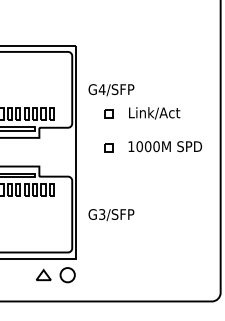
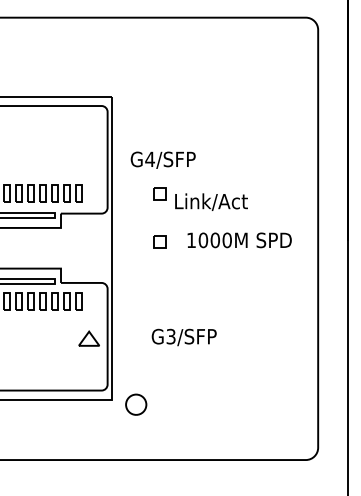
text: (154, 112) -> (211, 201), moved
text: (110, 215) -> (183, 337), moved
part: (43, 275) -> (88, 338), moved
part: (67, 275) -> (136, 404), moved

